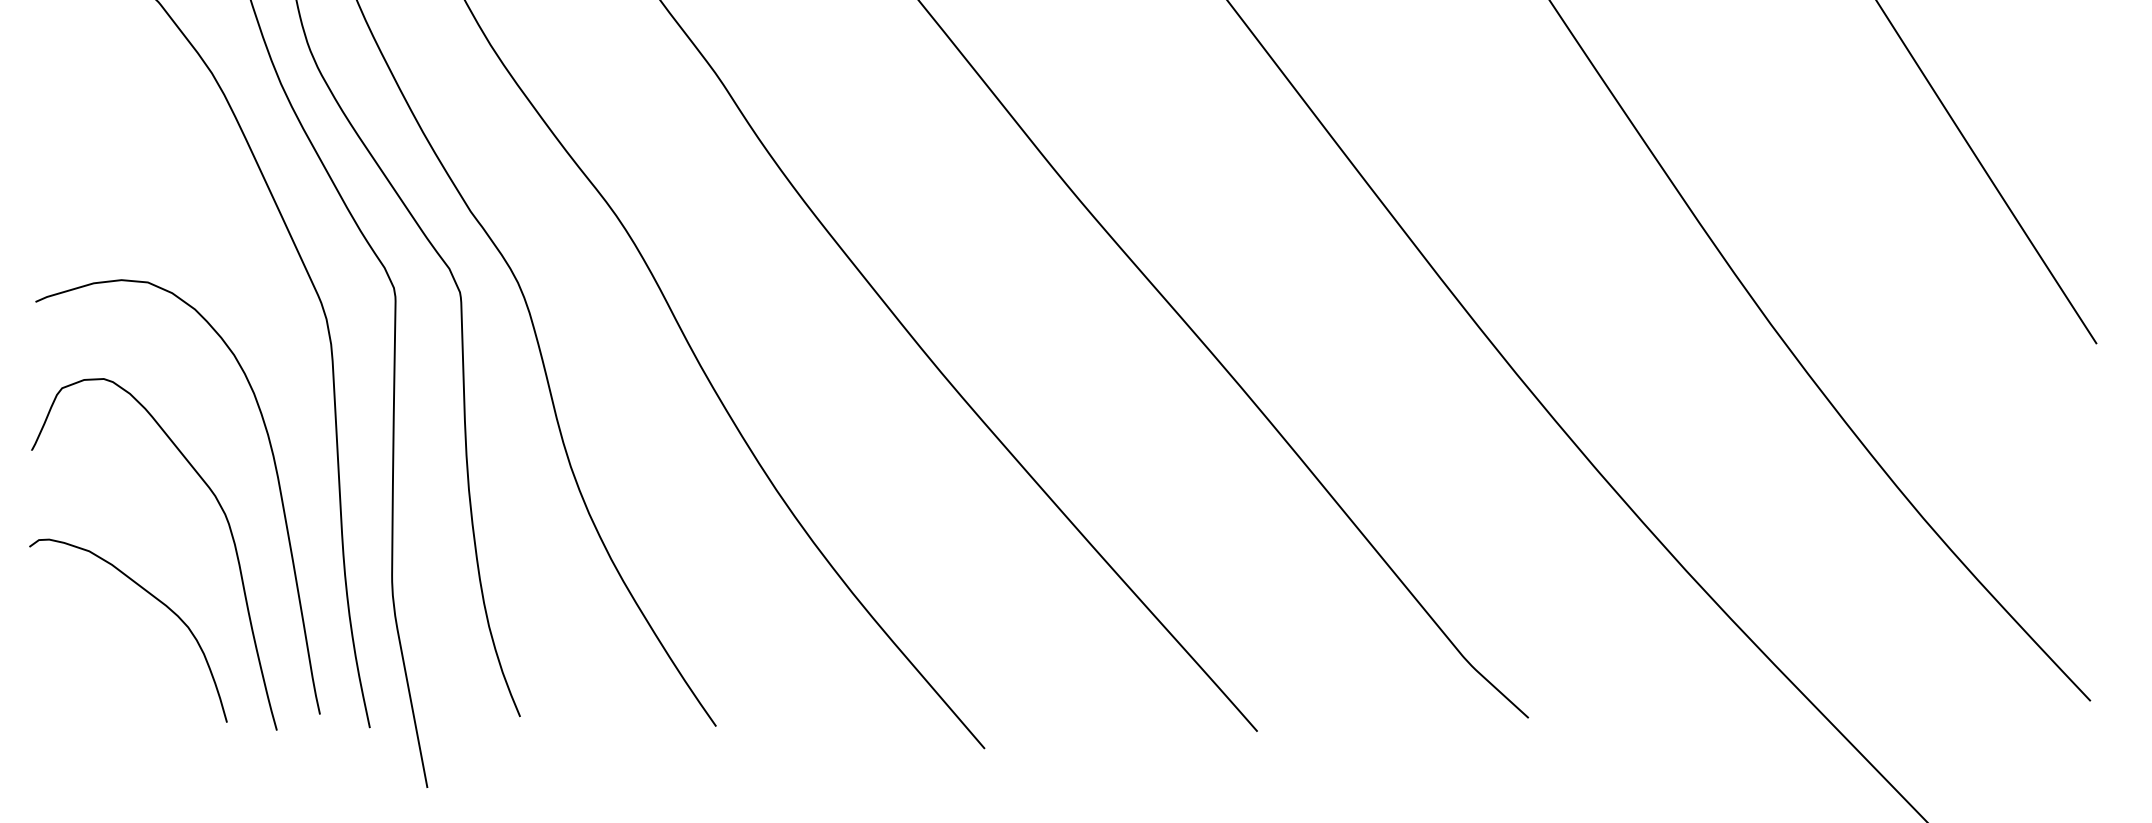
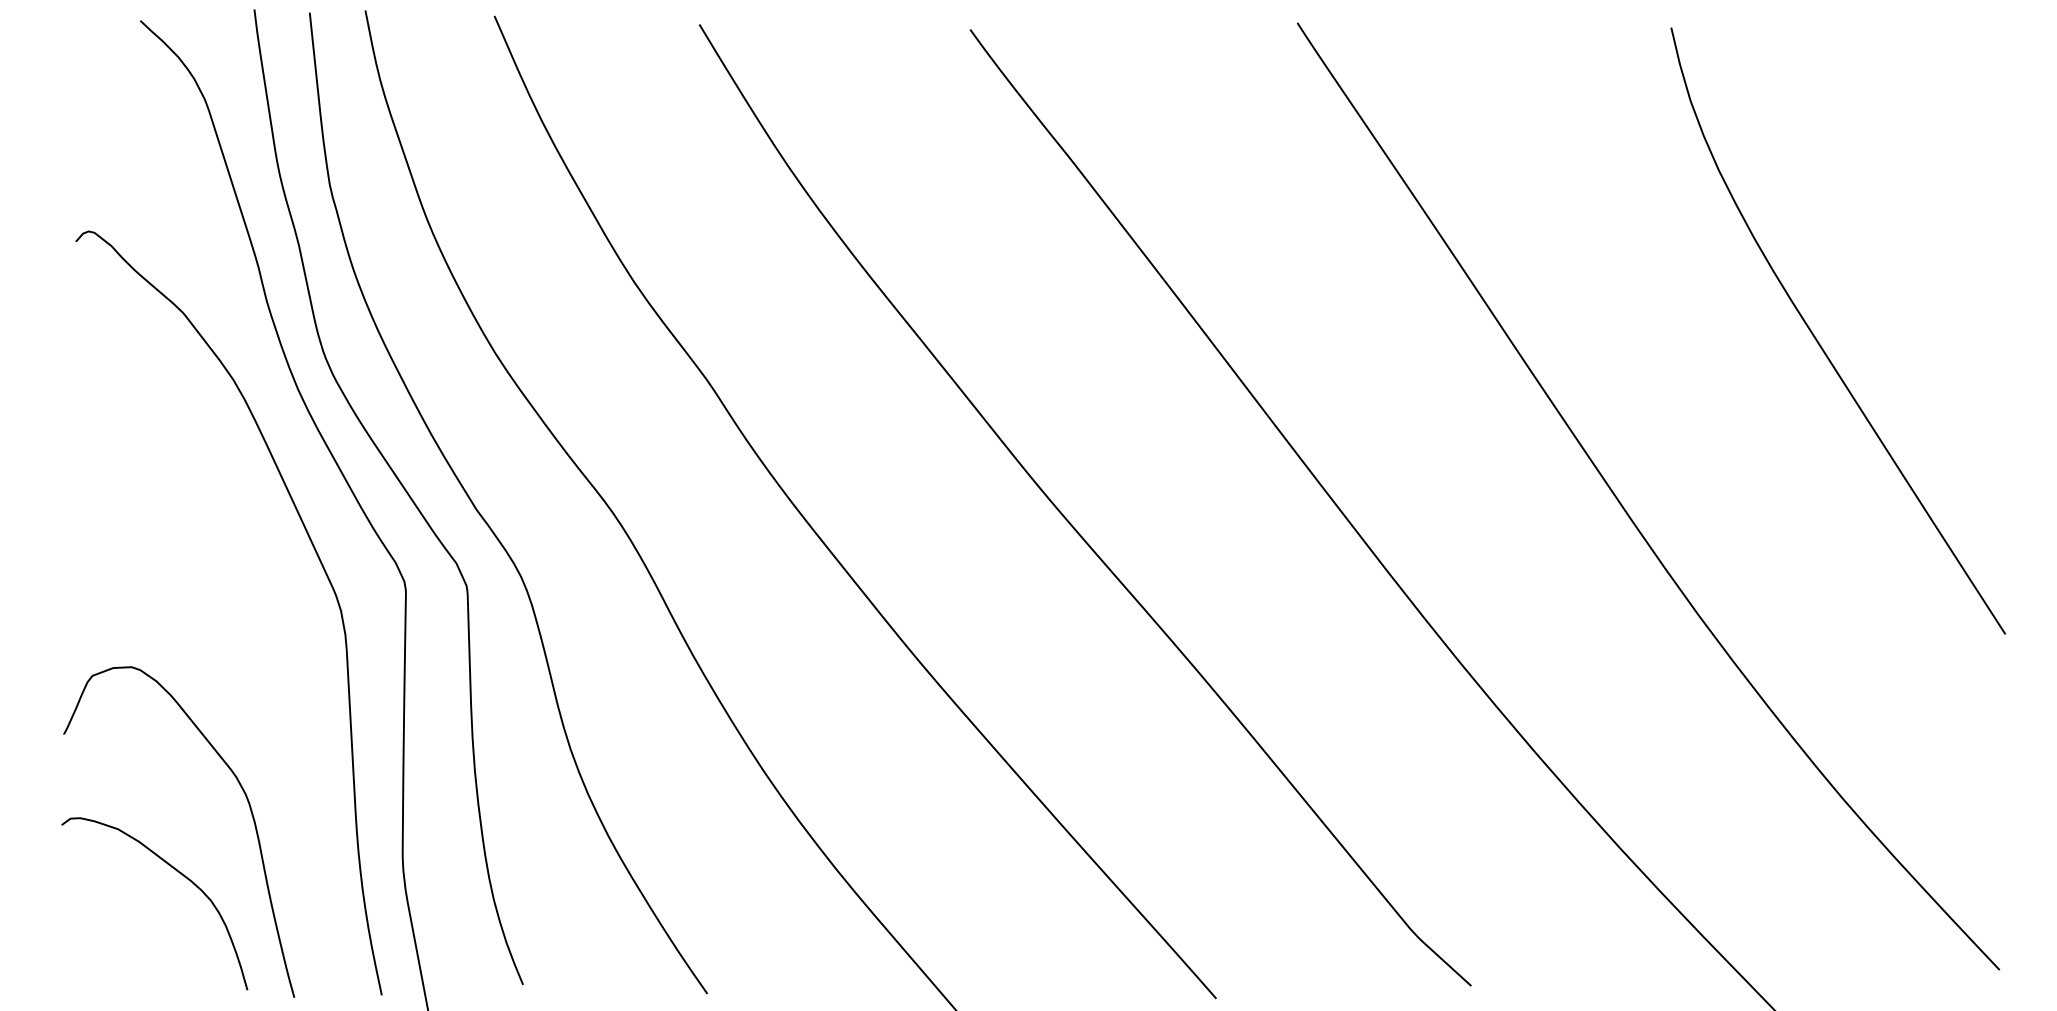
curve: (275, 474) -> (293, 756), removed

